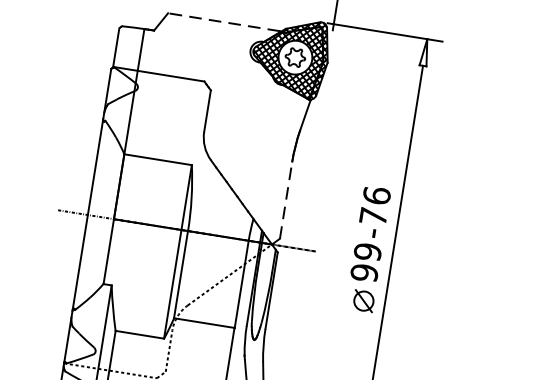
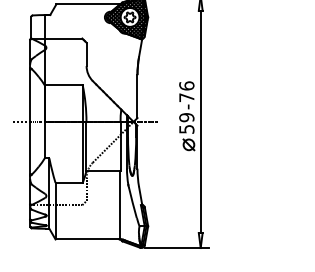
line: (223, 22) -> (87, 4), dashed -> solid
line: (286, 200) -> (137, 96), dashed -> solid
text: (364, 271) -> (186, 128), 99 -> 59

